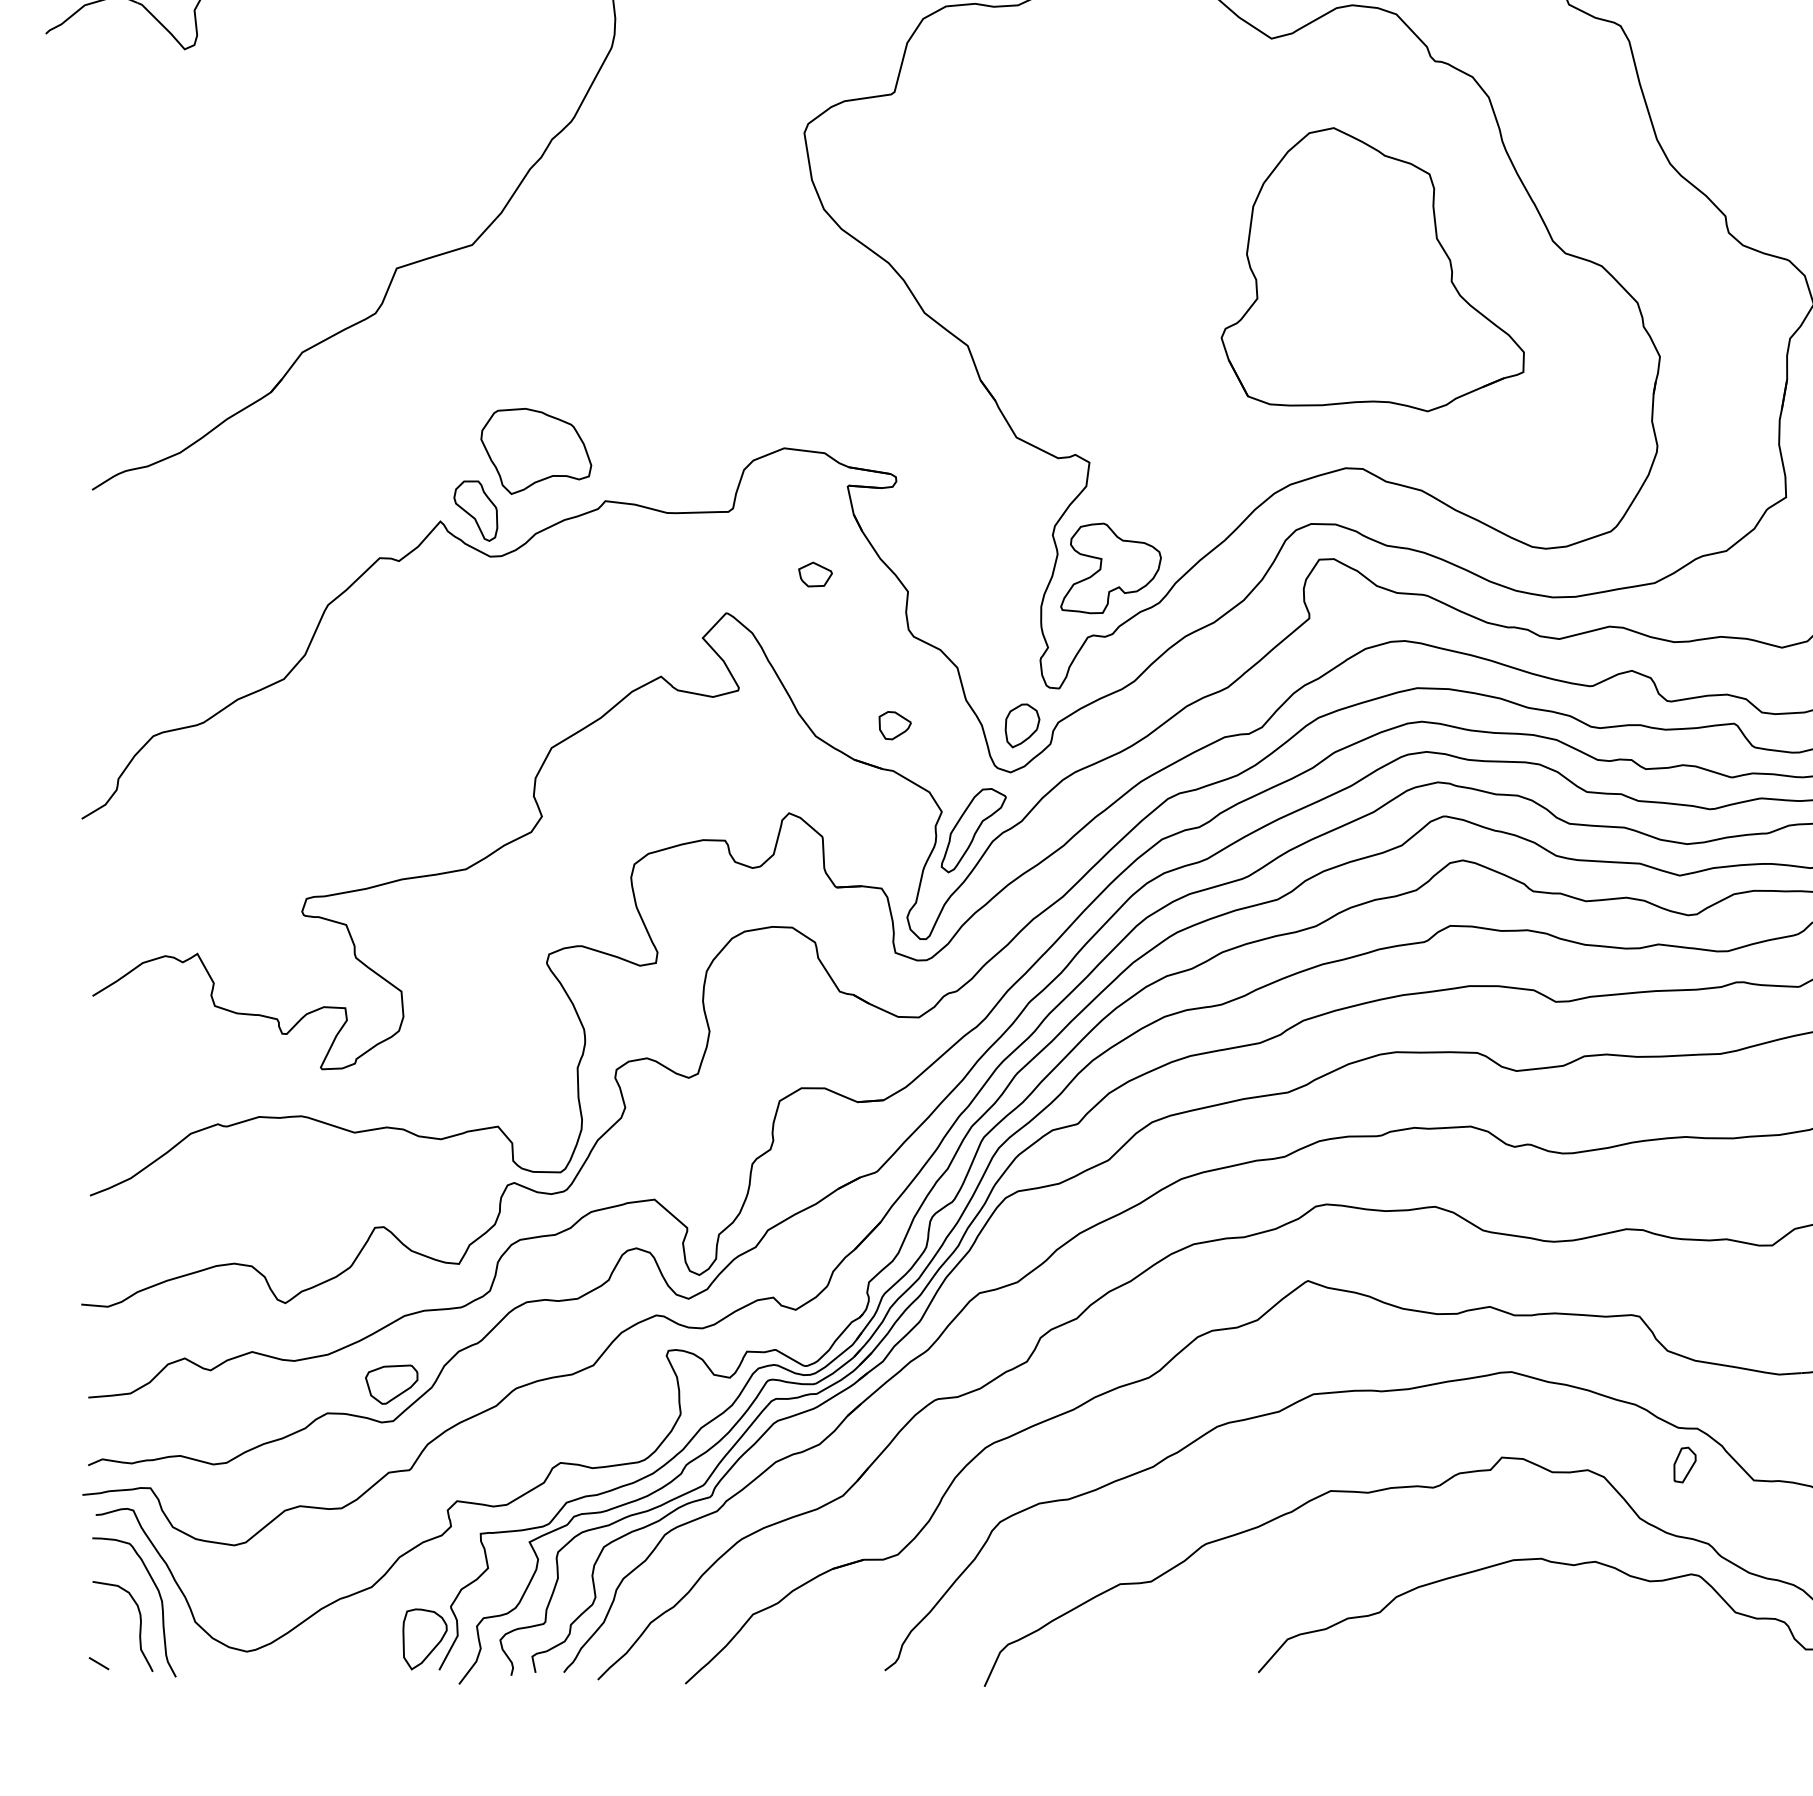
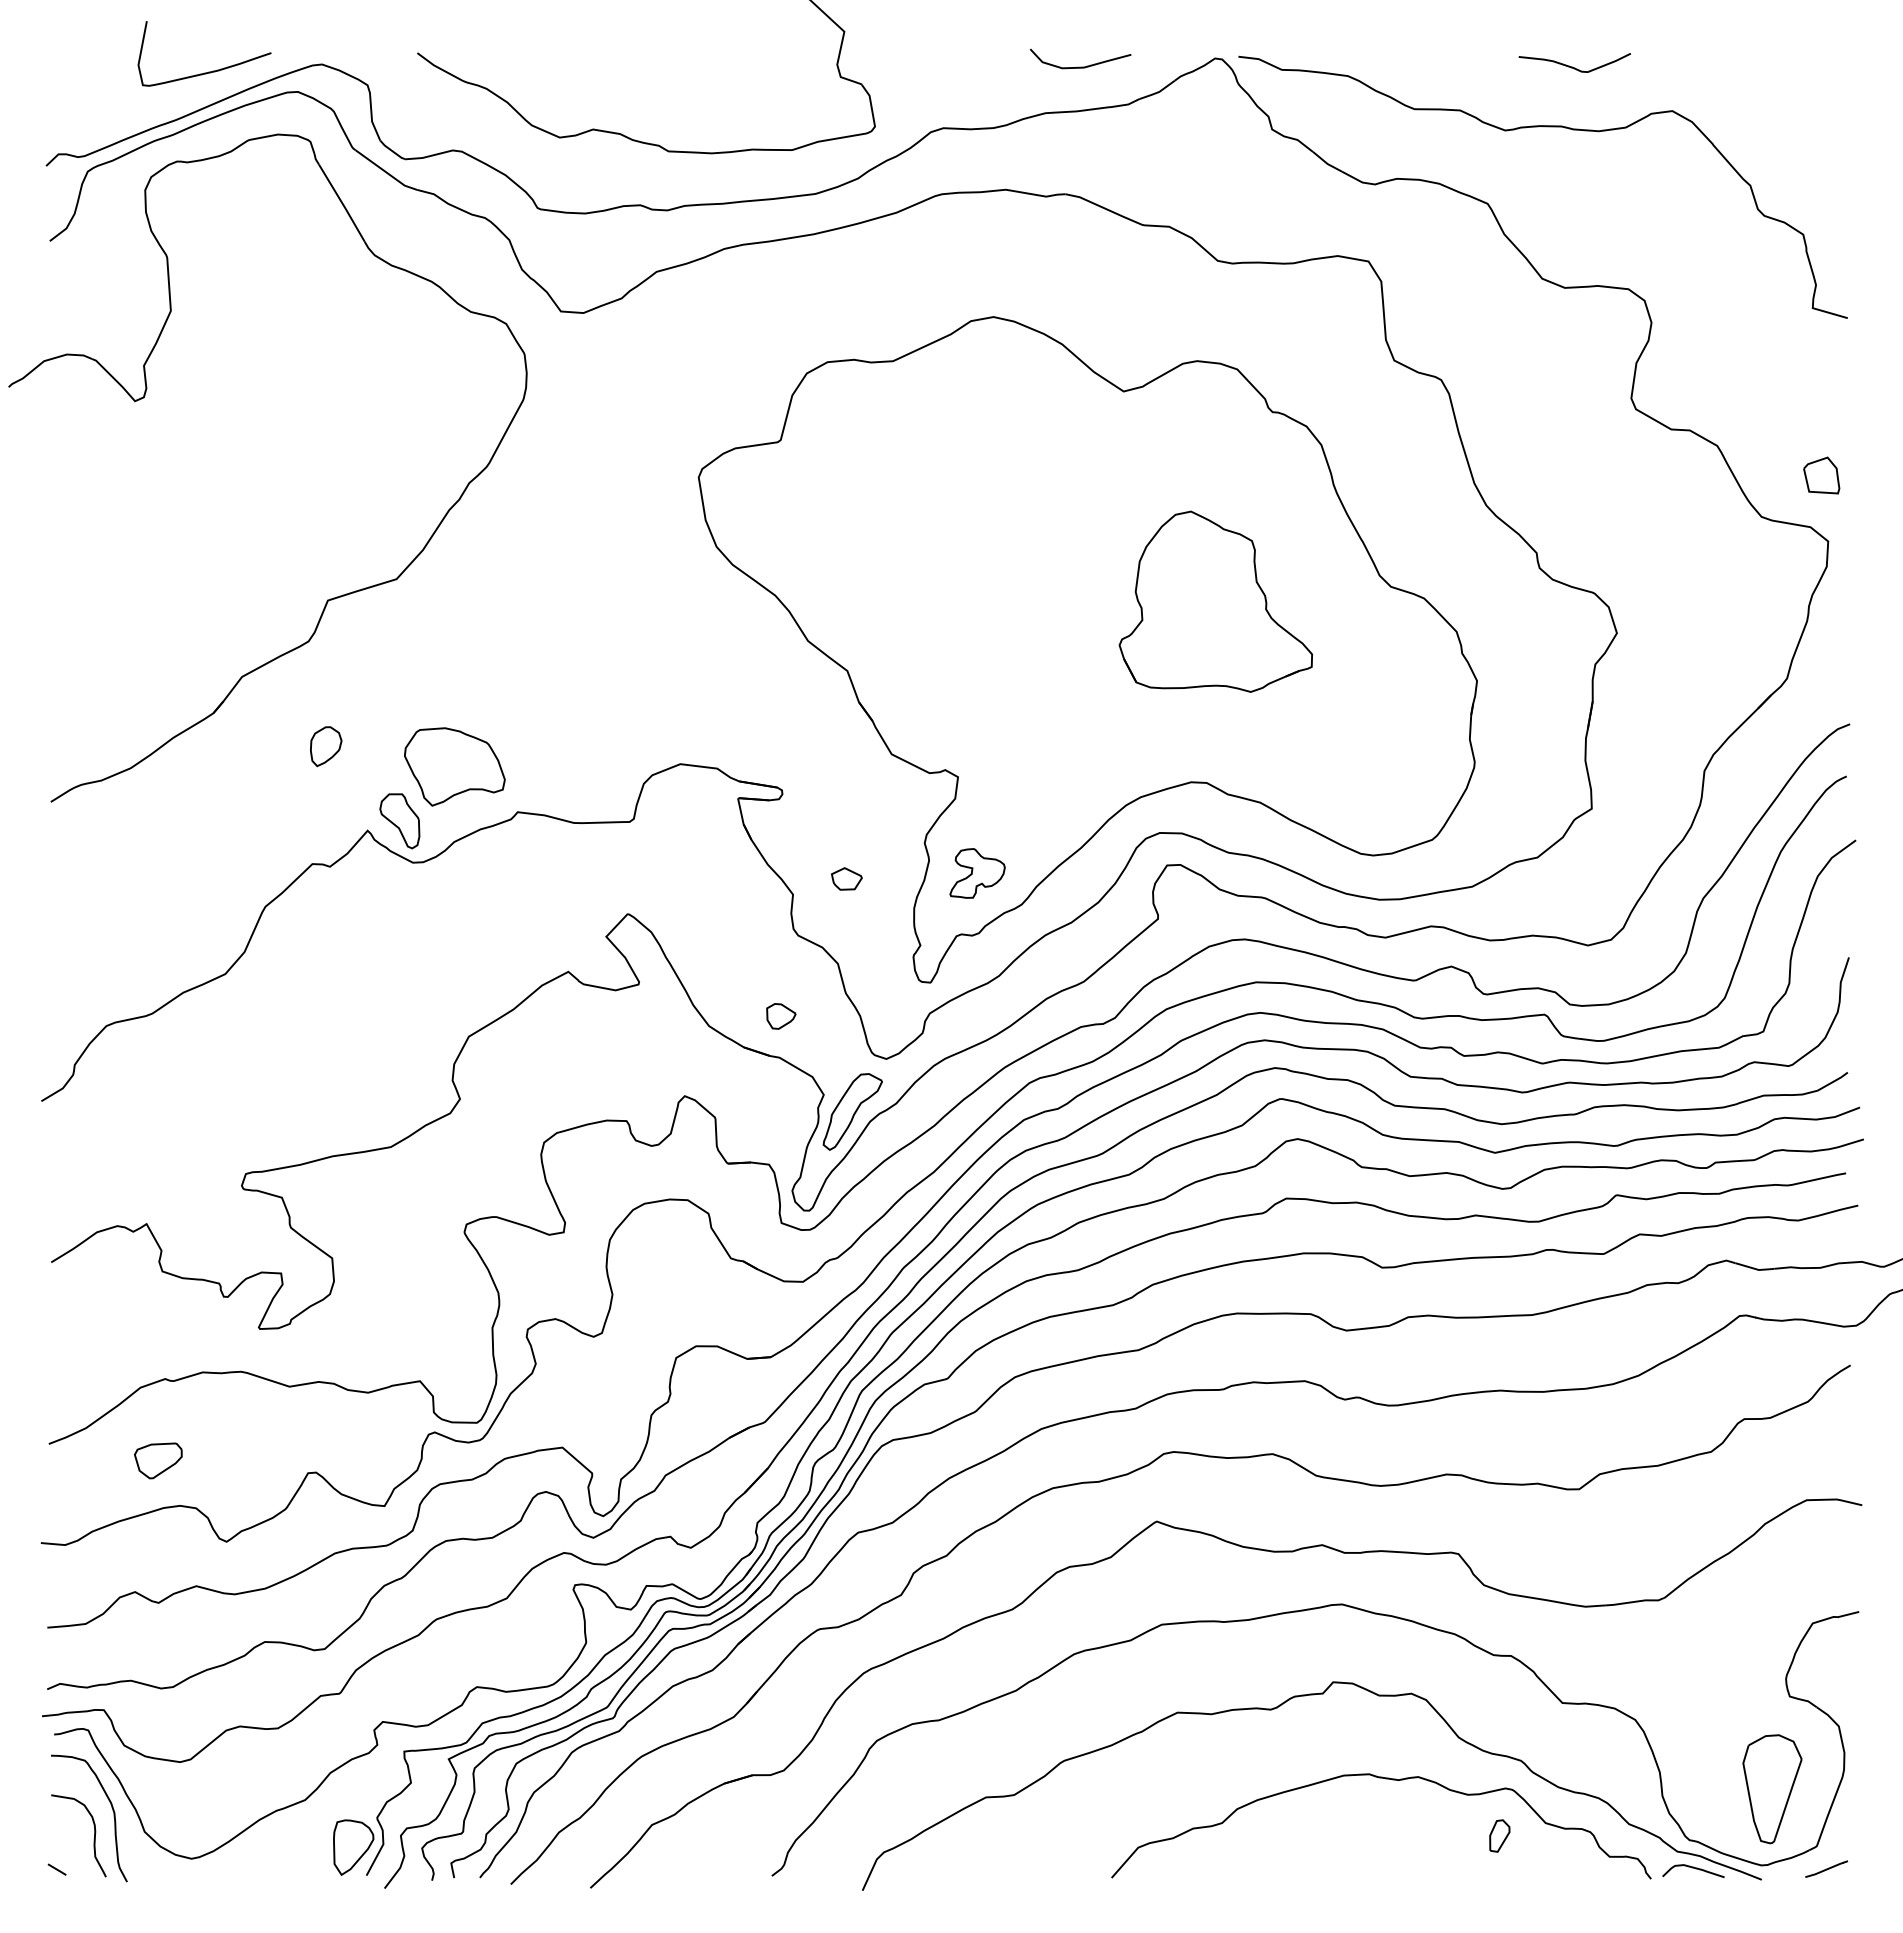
part: (1372, 269) -> (1215, 601), size x0.7
part: (1110, 568) -> (977, 873), size x0.6
part: (815, 574) -> (846, 878), moved
part: (1022, 725) -> (326, 746), moved
part: (391, 1384) -> (158, 1460), moved
part: (1684, 1464) -> (1499, 1835), moved

